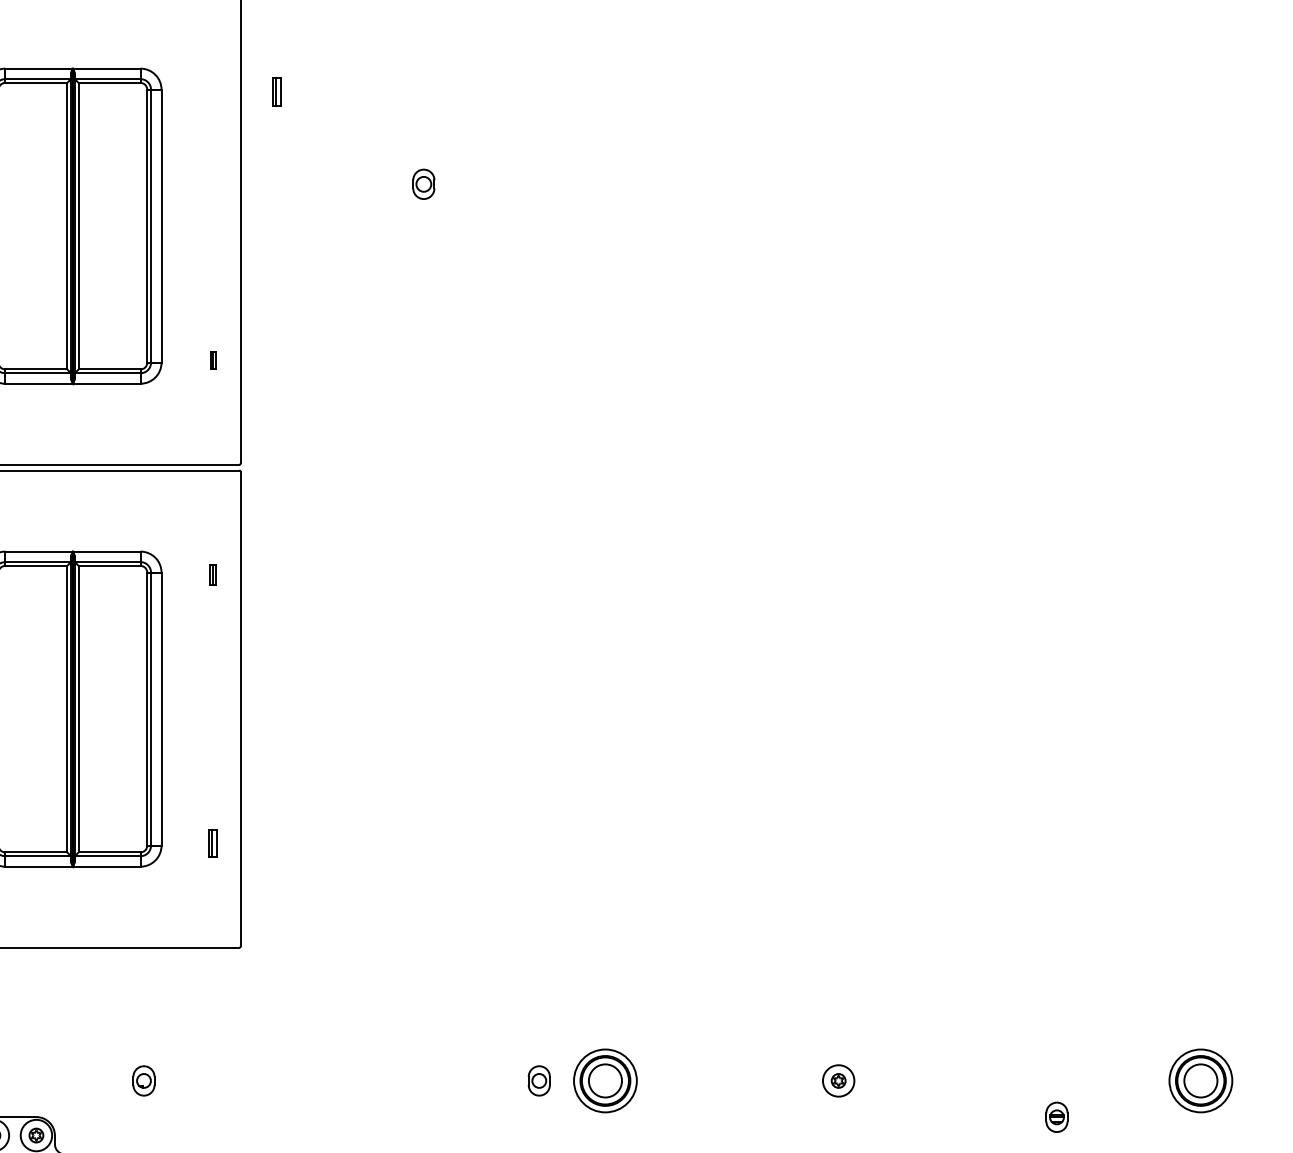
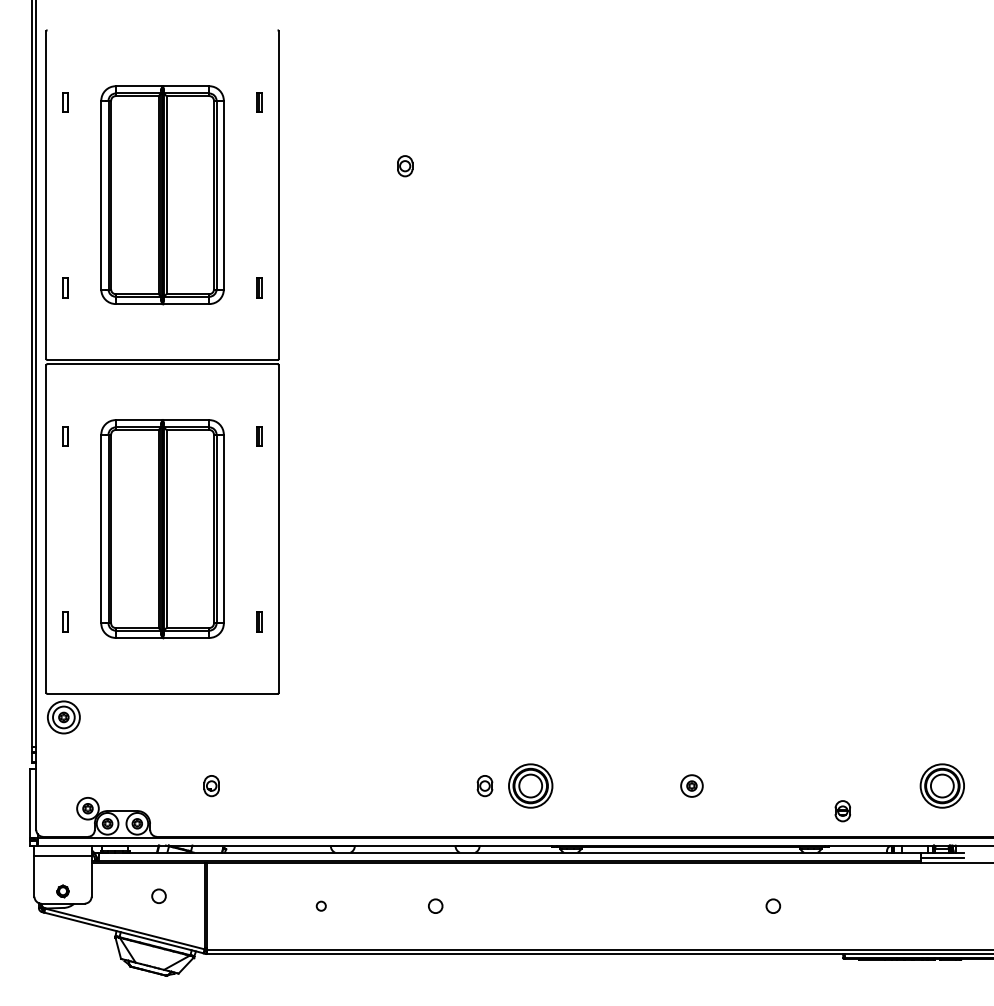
part: (276, 92) -> (259, 102), moved
part: (213, 359) -> (259, 287), size x1.67
part: (213, 575) -> (259, 436), size x1.43

